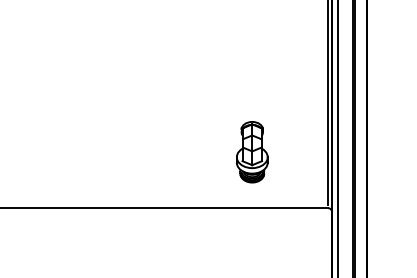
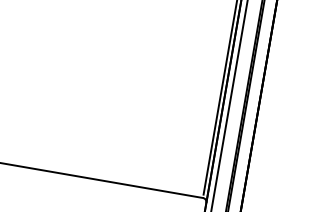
part: (252, 152) -> (137, 129), removed

